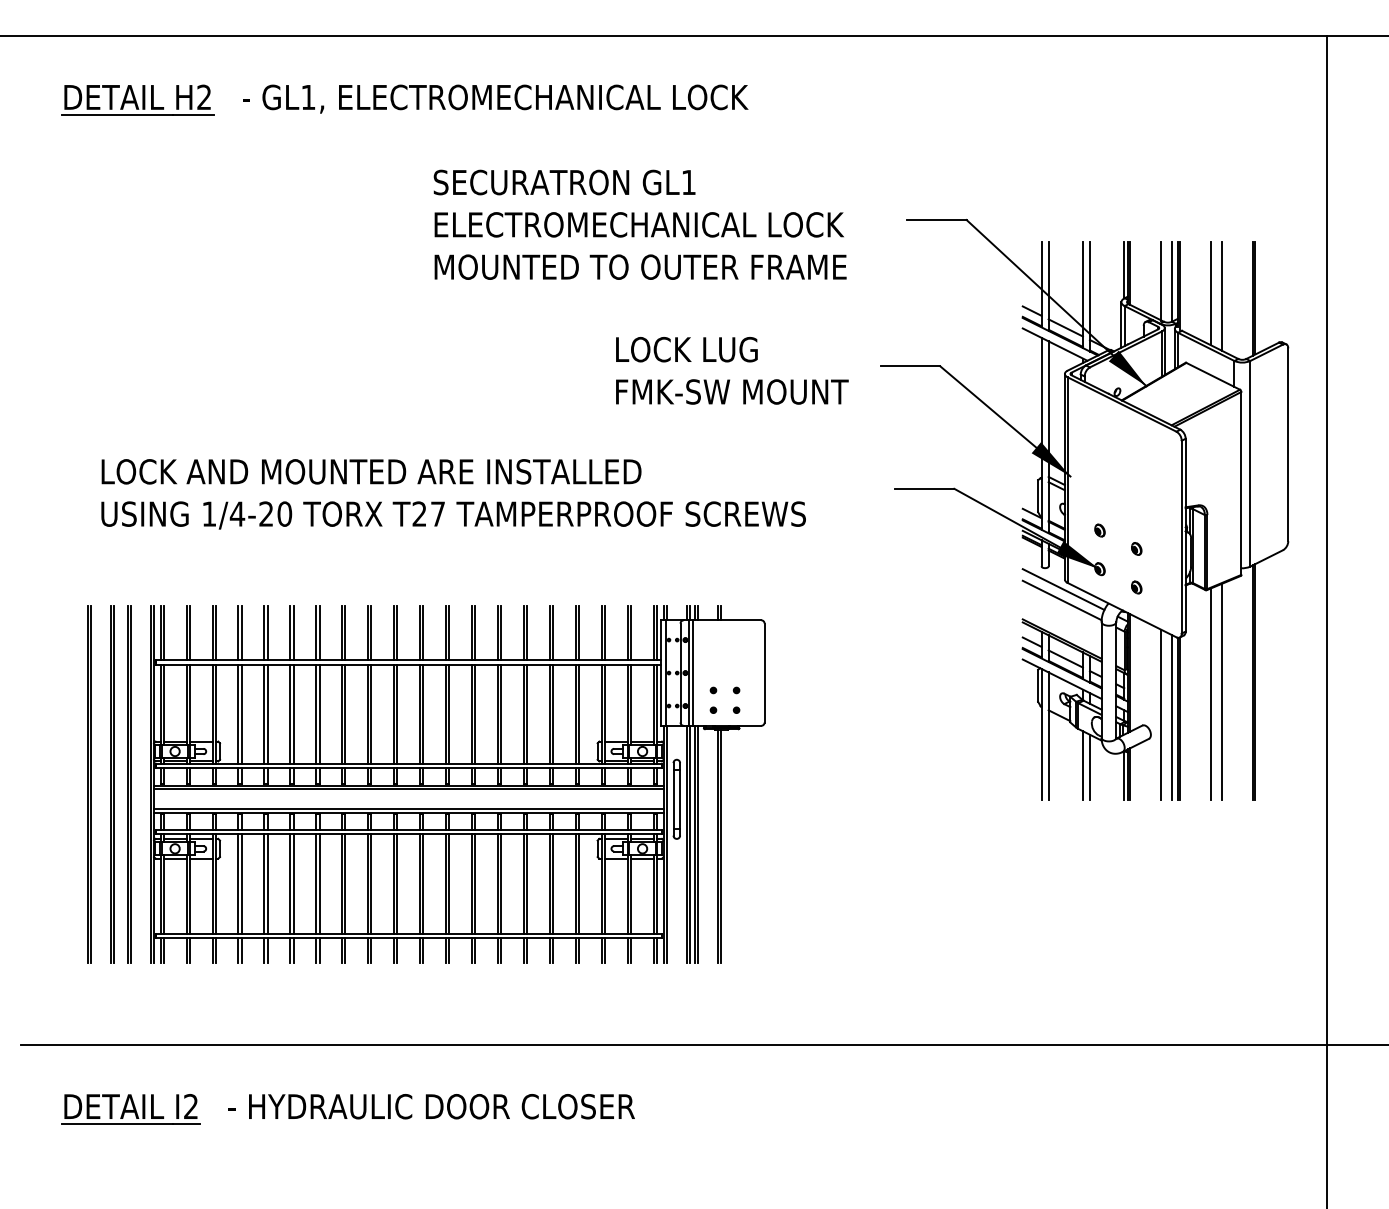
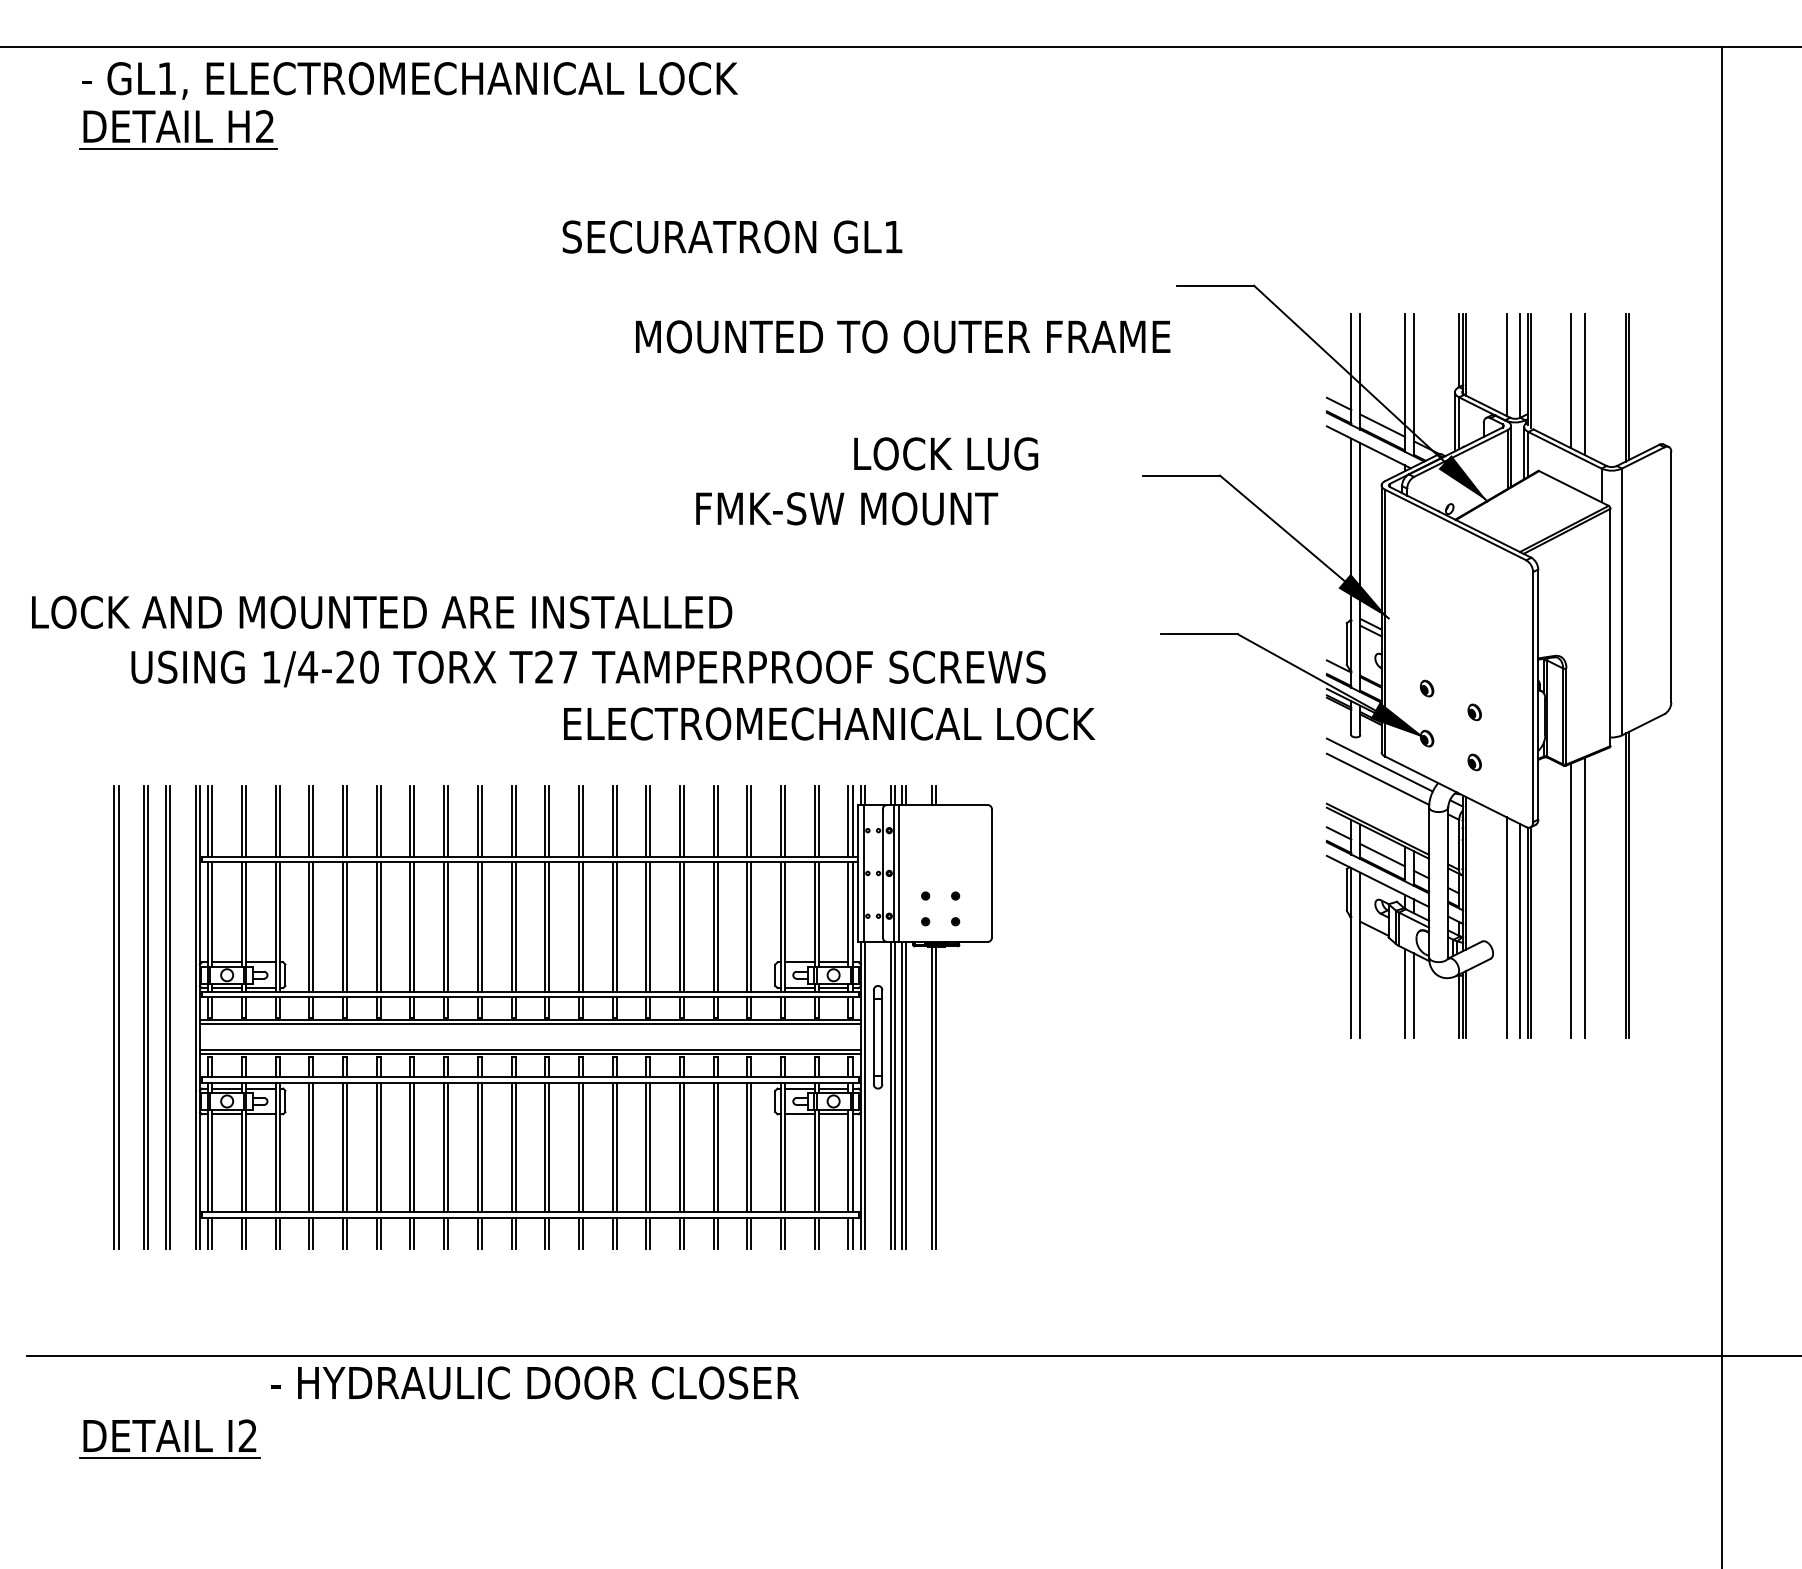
text: (495, 98) -> (409, 80), moved
text: (639, 224) -> (829, 723), moved
text: (640, 266) -> (903, 336), moved
text: (687, 349) -> (946, 453), moved
text: (732, 391) -> (847, 508), moved
text: (371, 471) -> (382, 611), moved
text: (431, 1106) -> (534, 1382), moved

